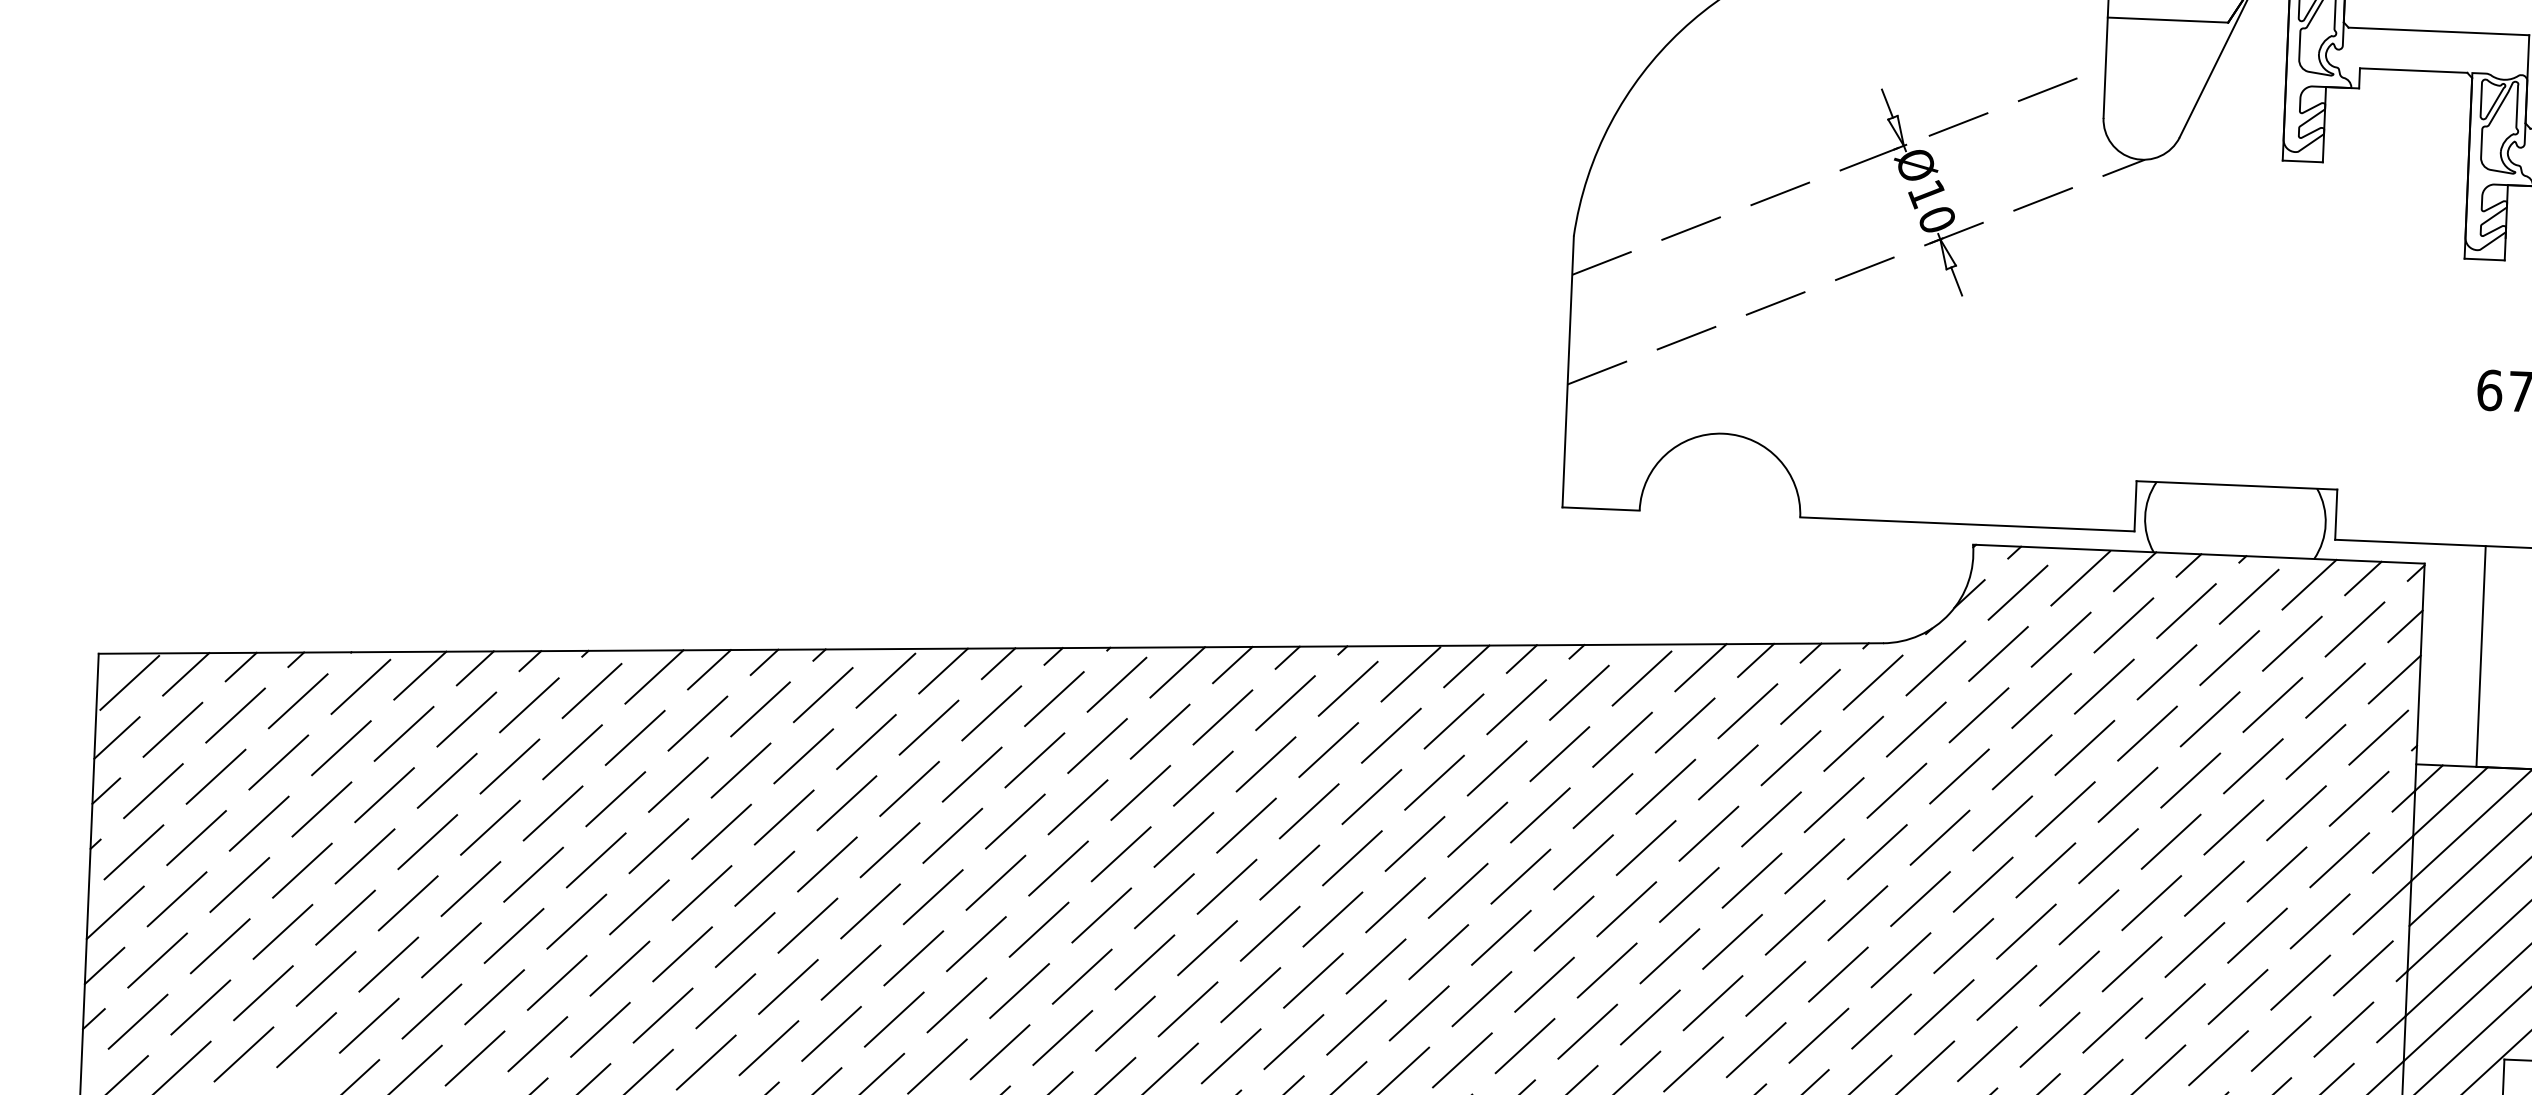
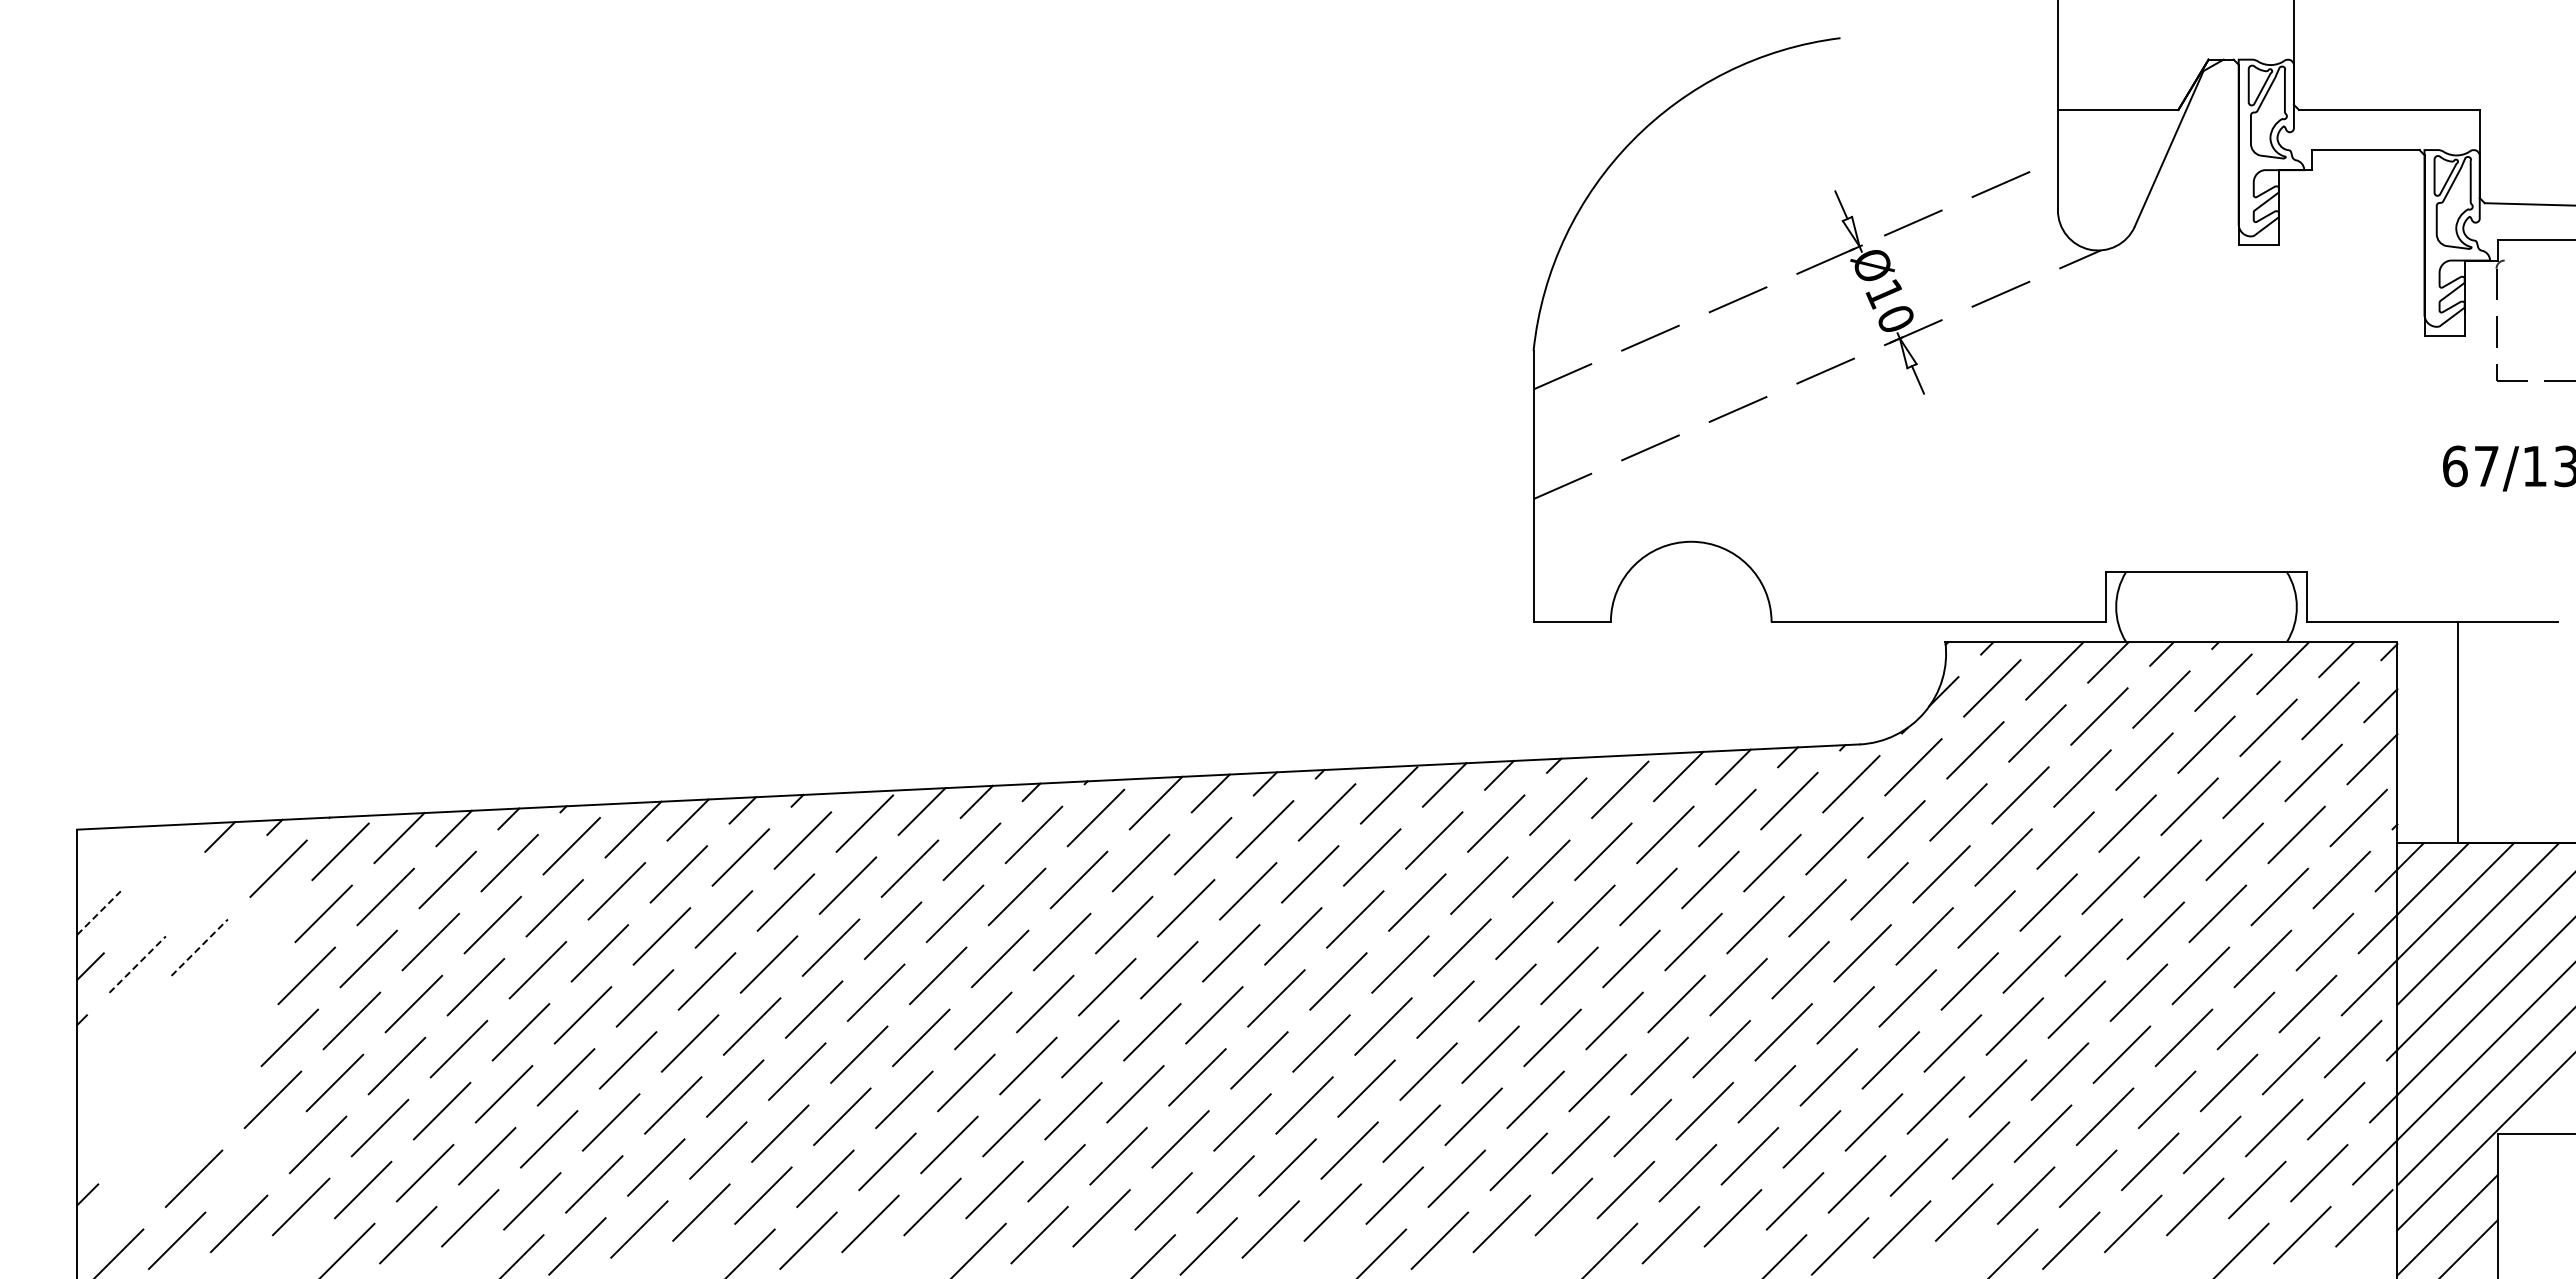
line: (186, 674) -> (165, 846), removed
line: (129, 682) -> (109, 857), removed
line: (235, 715) -> (216, 885), removed
line: (172, 729) -> (154, 902), removed
line: (117, 738) -> (99, 913), solid -> dashed
line: (278, 762) -> (261, 930), removed
line: (215, 776) -> (199, 947), solid -> dashed
line: (153, 791) -> (137, 964), solid -> dashed
line: (258, 823) -> (244, 992), removed
line: (196, 837) -> (182, 1009), removed
line: (133, 852) -> (120, 1026), removed
line: (239, 884) -> (227, 1054), removed
line: (176, 899) -> (165, 1071), removed
line: (115, 912) -> (104, 1087), removed
line: (219, 945) -> (210, 1116), removed
line: (157, 960) -> (148, 1133), removed
line: (104, 966) -> (96, 1141), removed
line: (262, 992) -> (255, 1161), removed
line: (137, 1021) -> (131, 1195), removed

